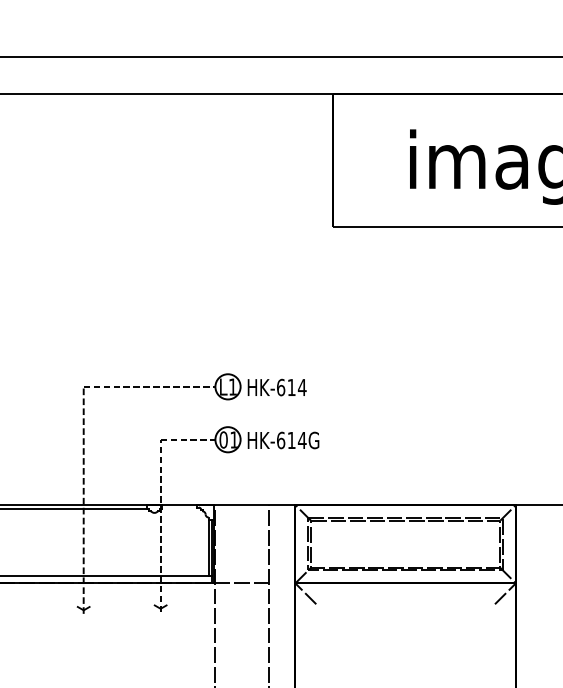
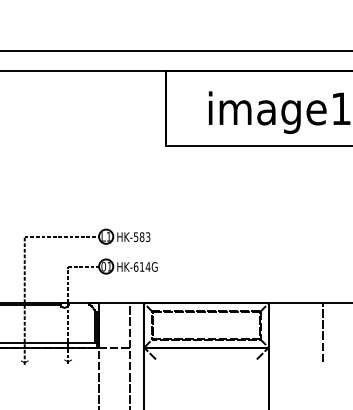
text: (290, 386) -> (141, 236), HK-614 -> HK-583

